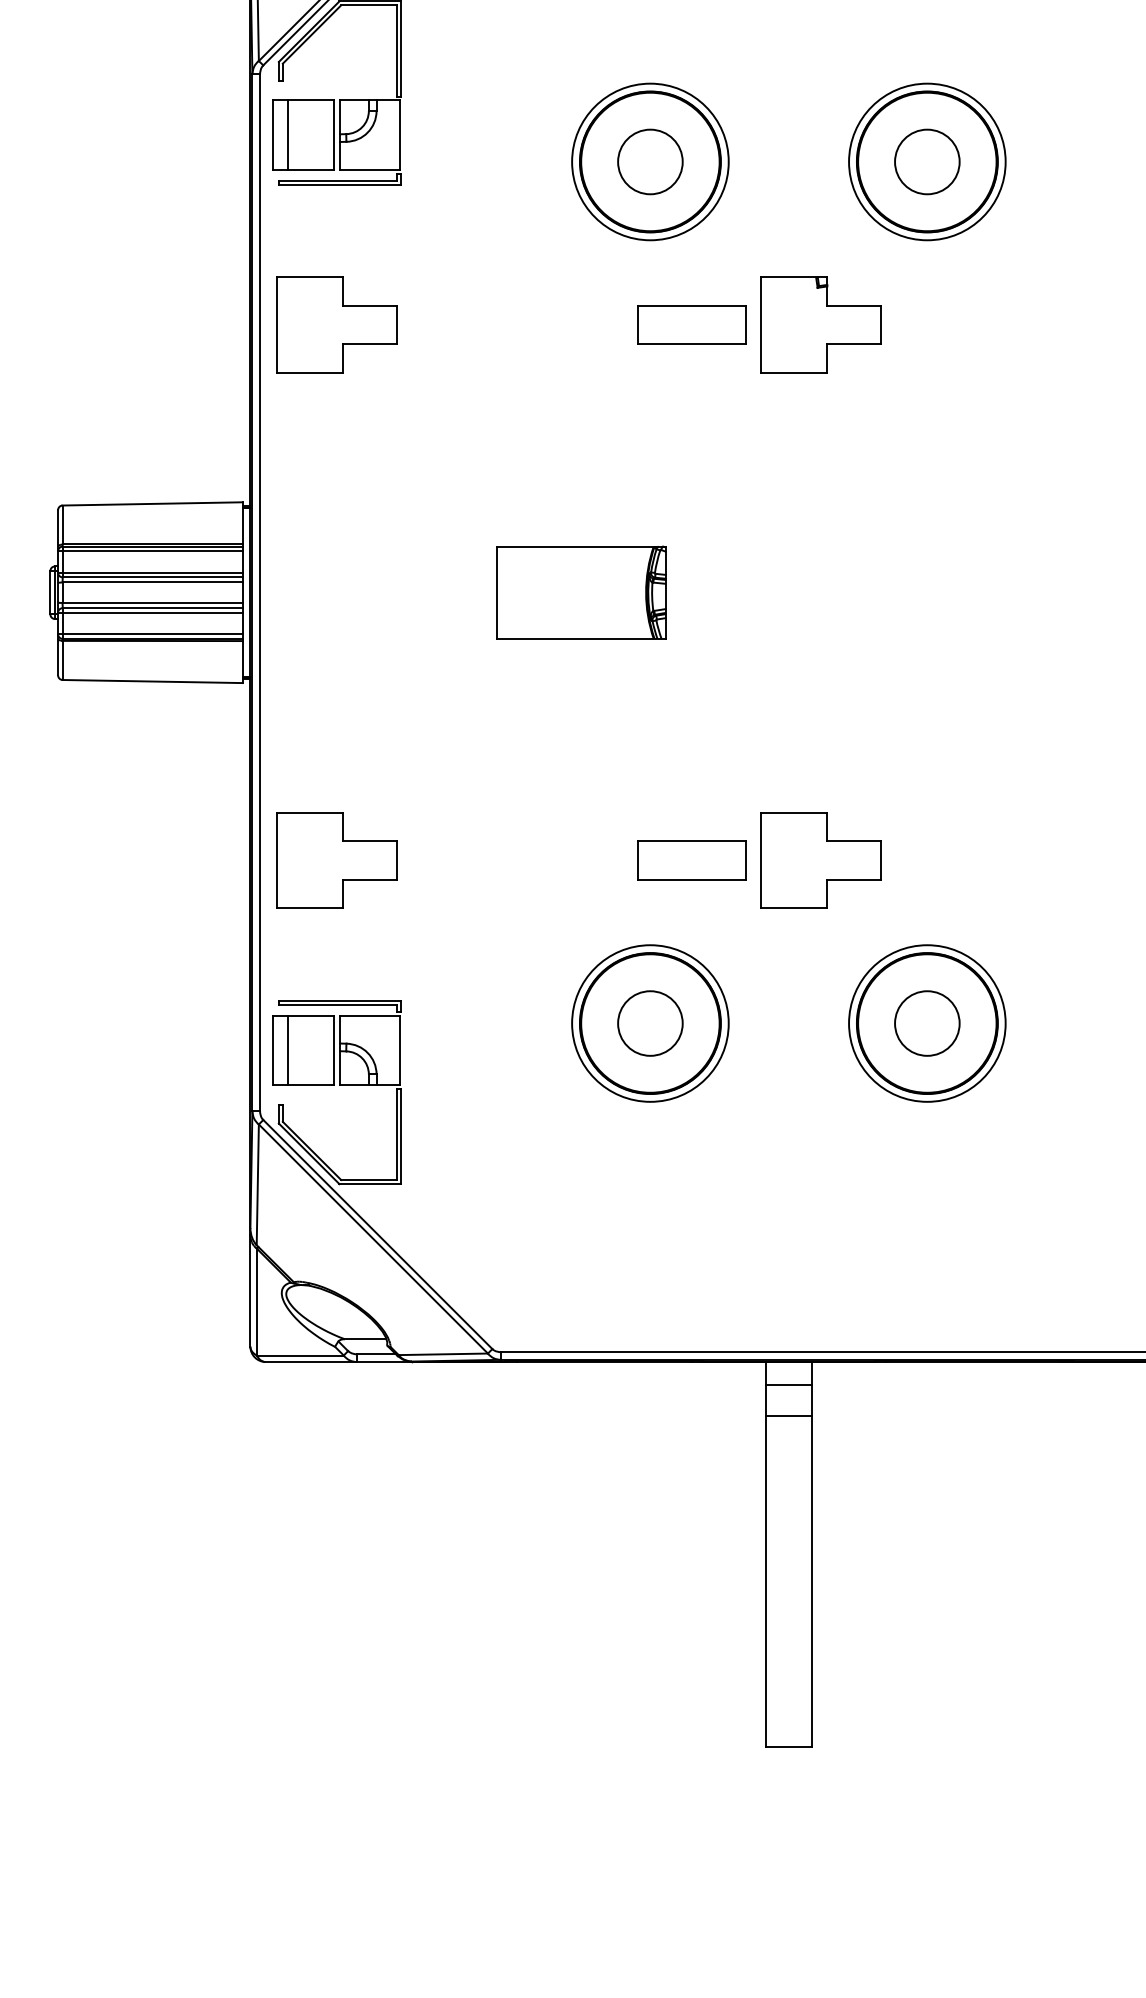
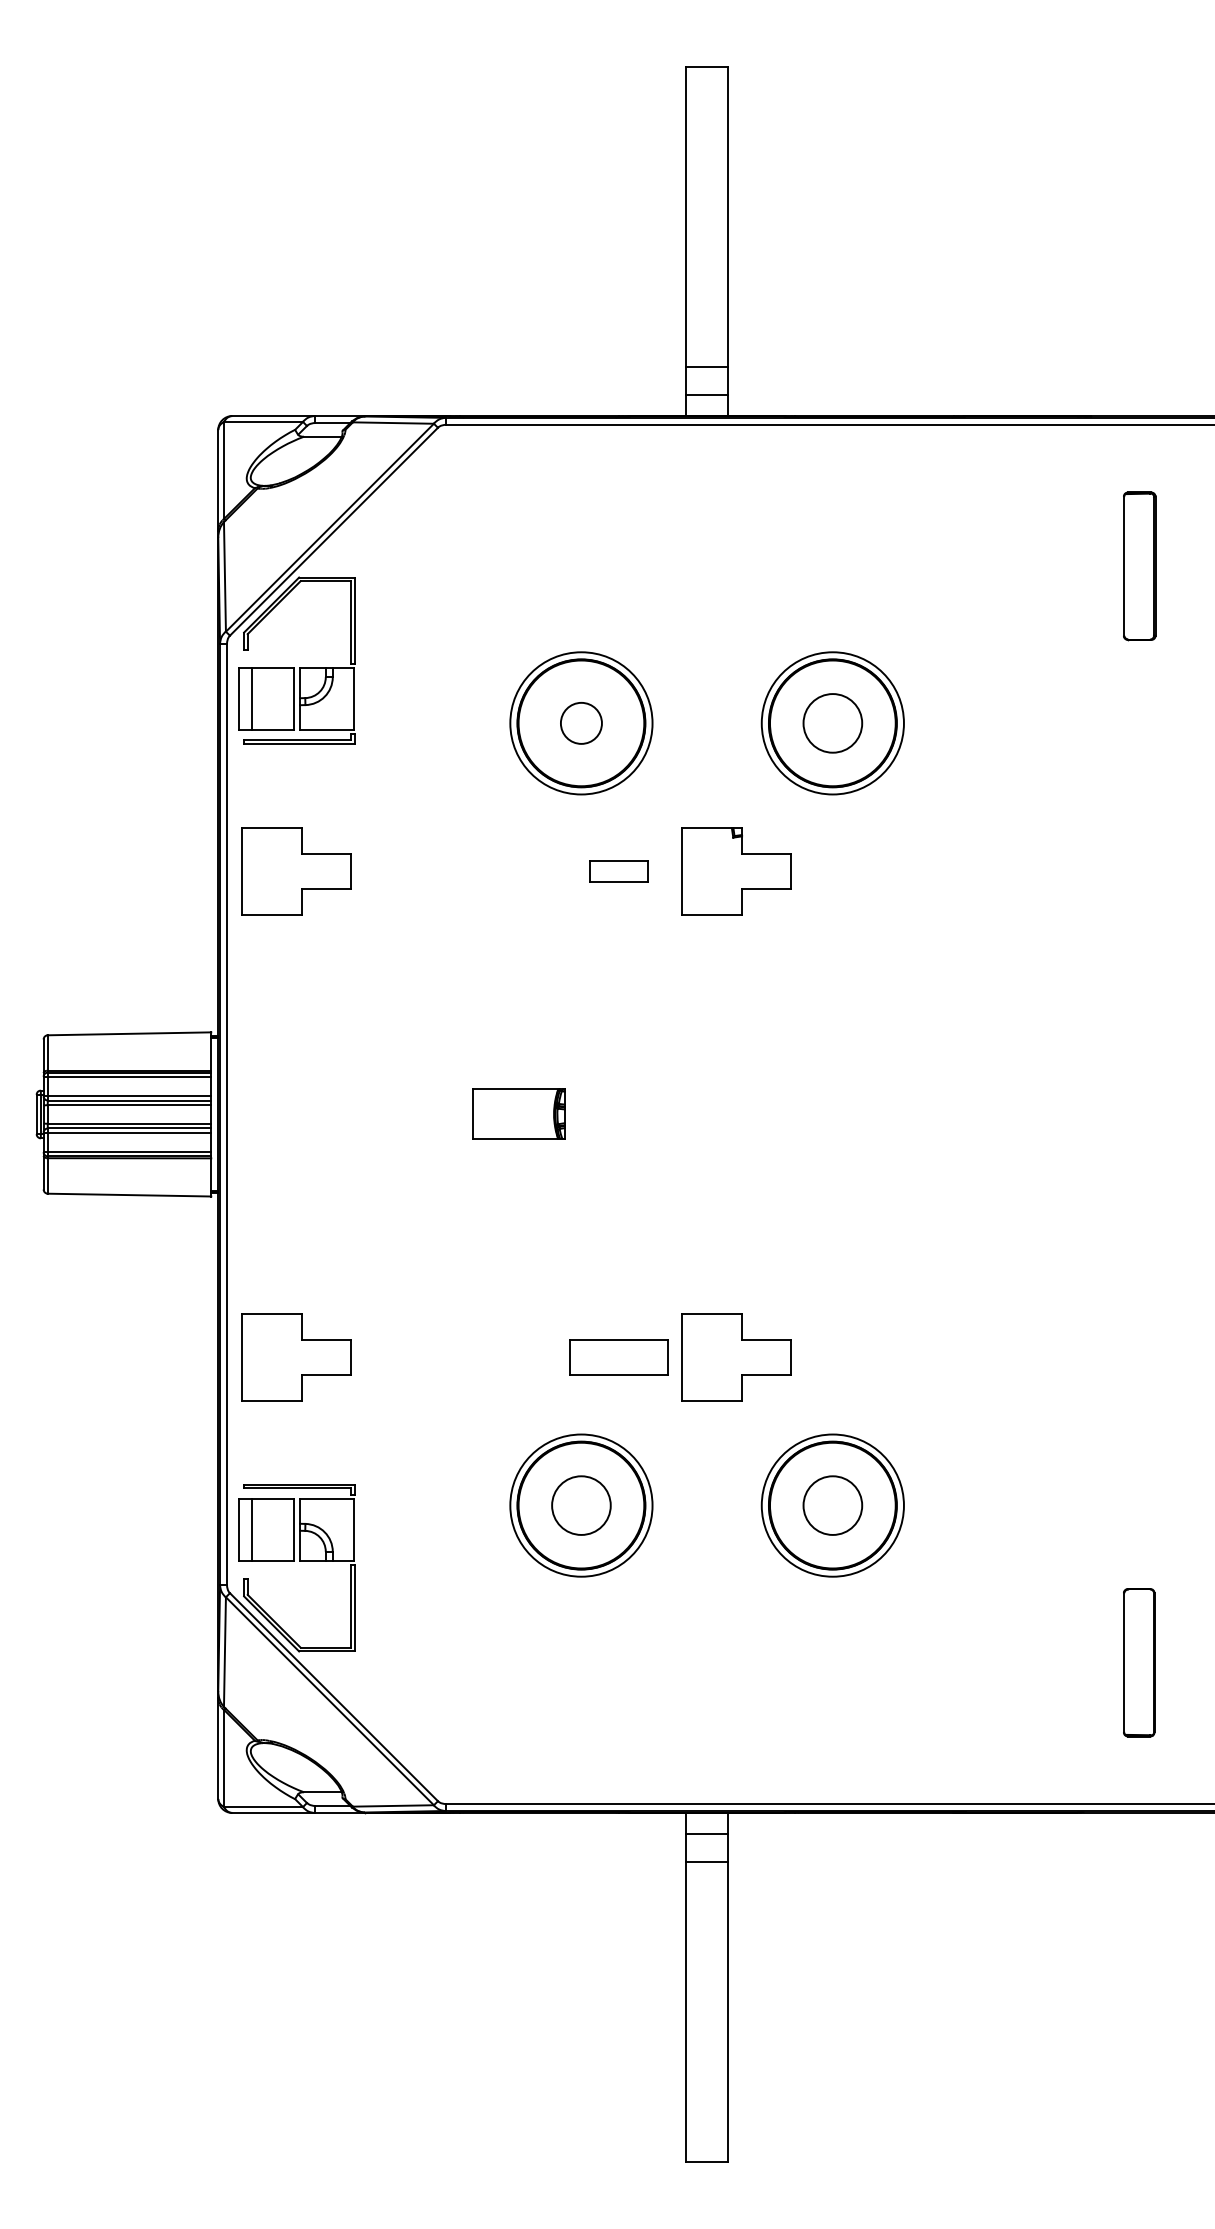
circle: (650, 162) -> (581, 723), size x0.7
part: (691, 325) -> (618, 871), size x0.6
part: (581, 591) -> (518, 1113), size x0.6

